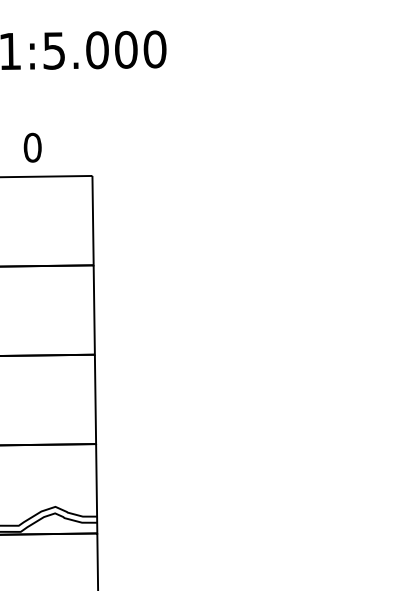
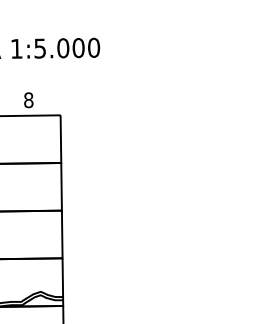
text: (32, 146) -> (28, 99), 0 -> 8

